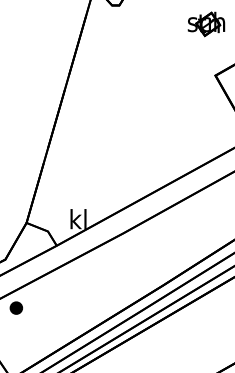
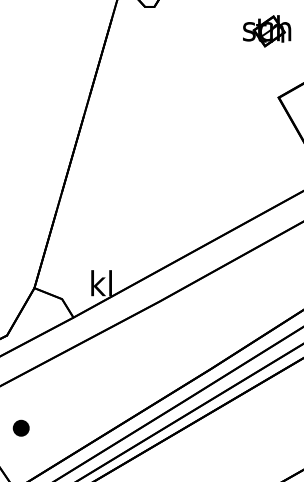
part: (15, 307) -> (20, 427), moved

